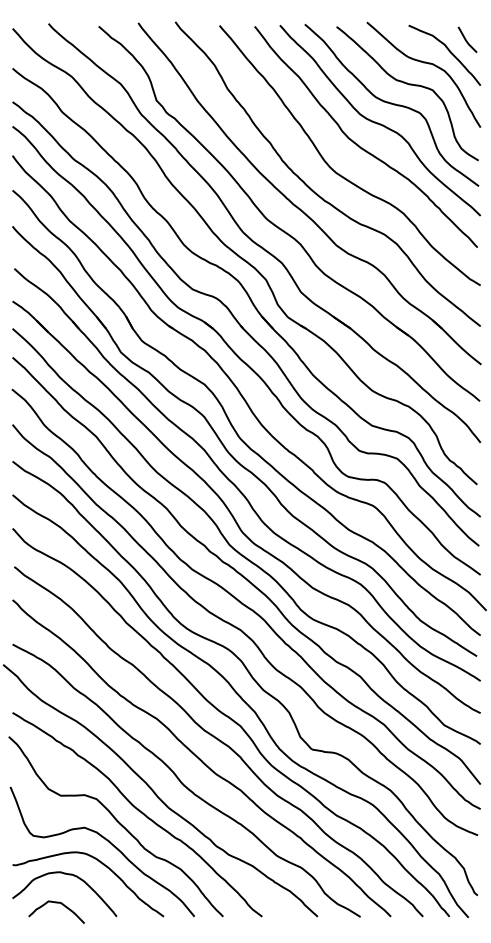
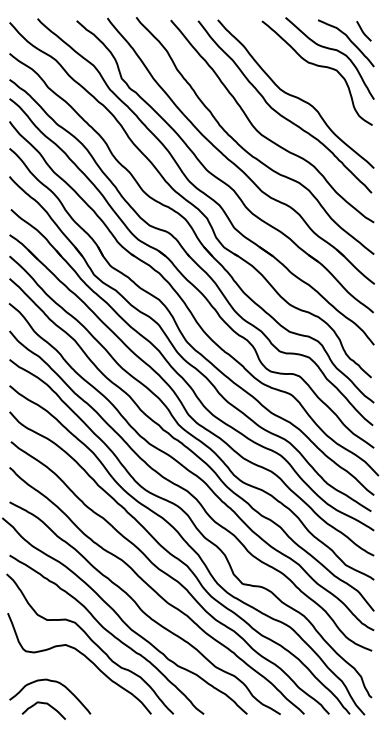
curve: (391, 104) -> (304, 81), removed
curve: (104, 866) -> (81, 675), removed

